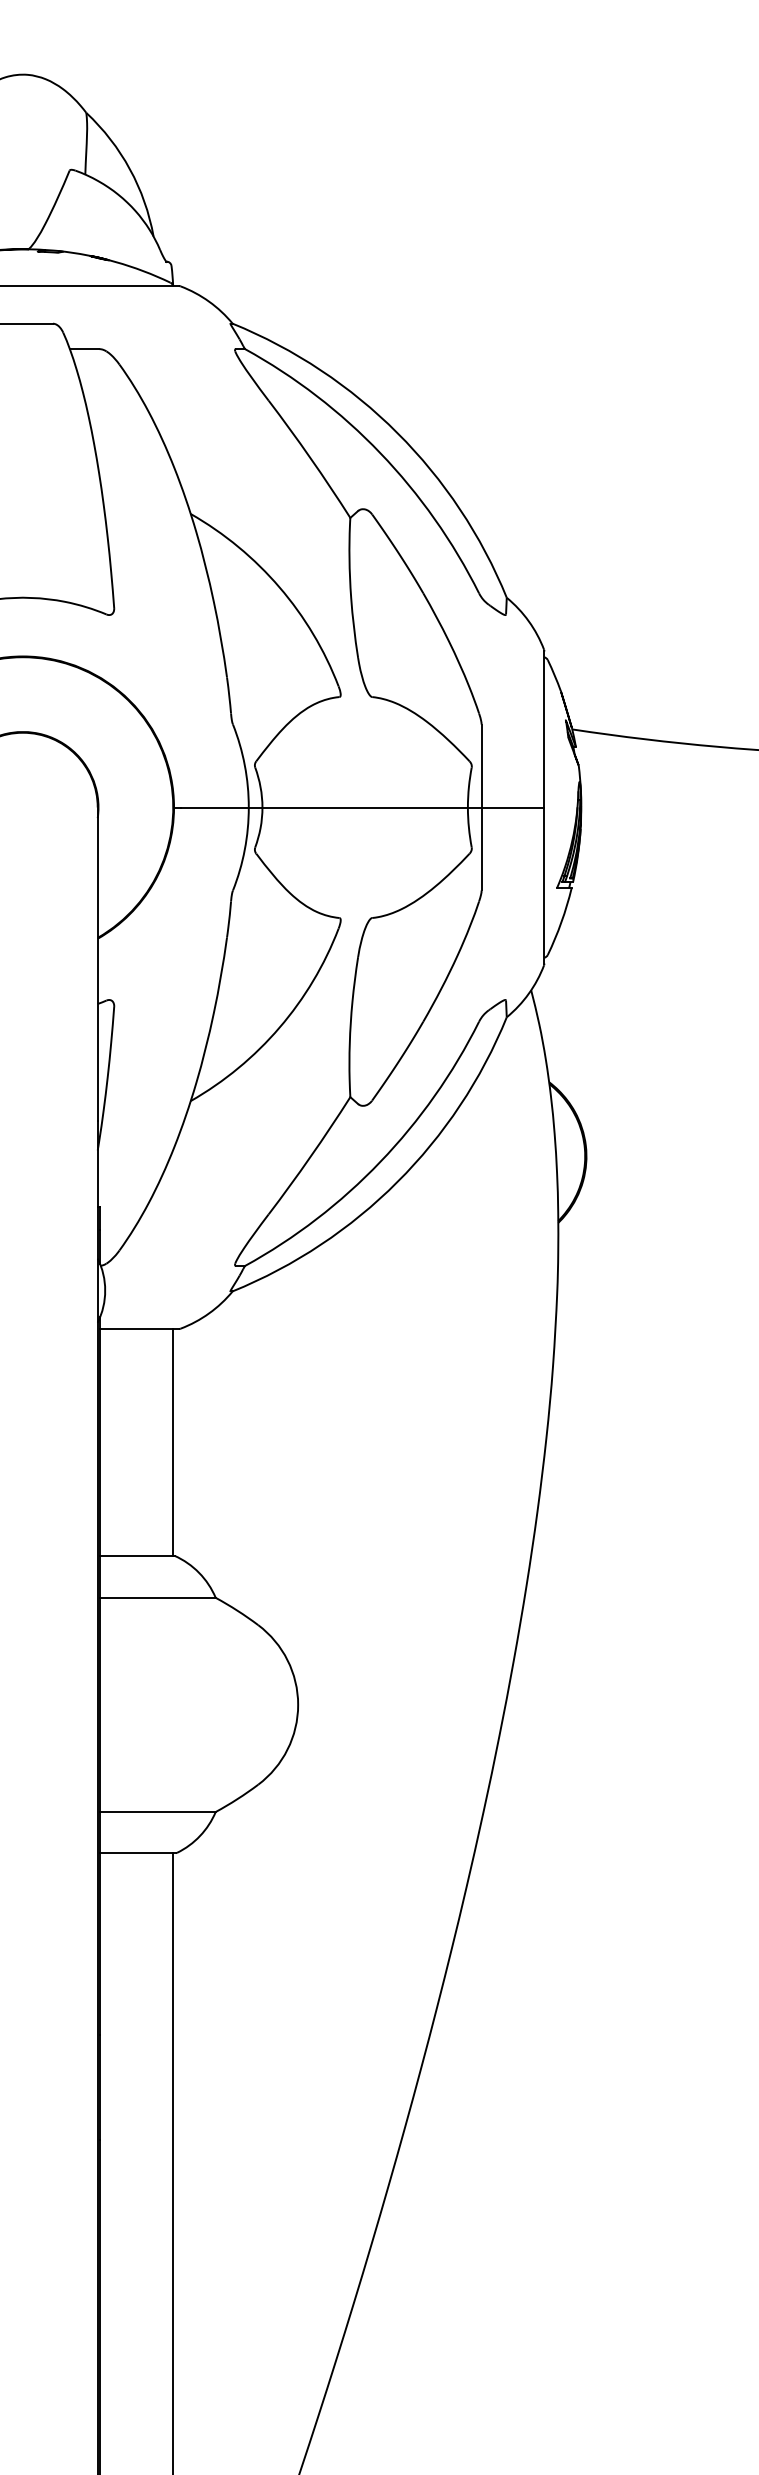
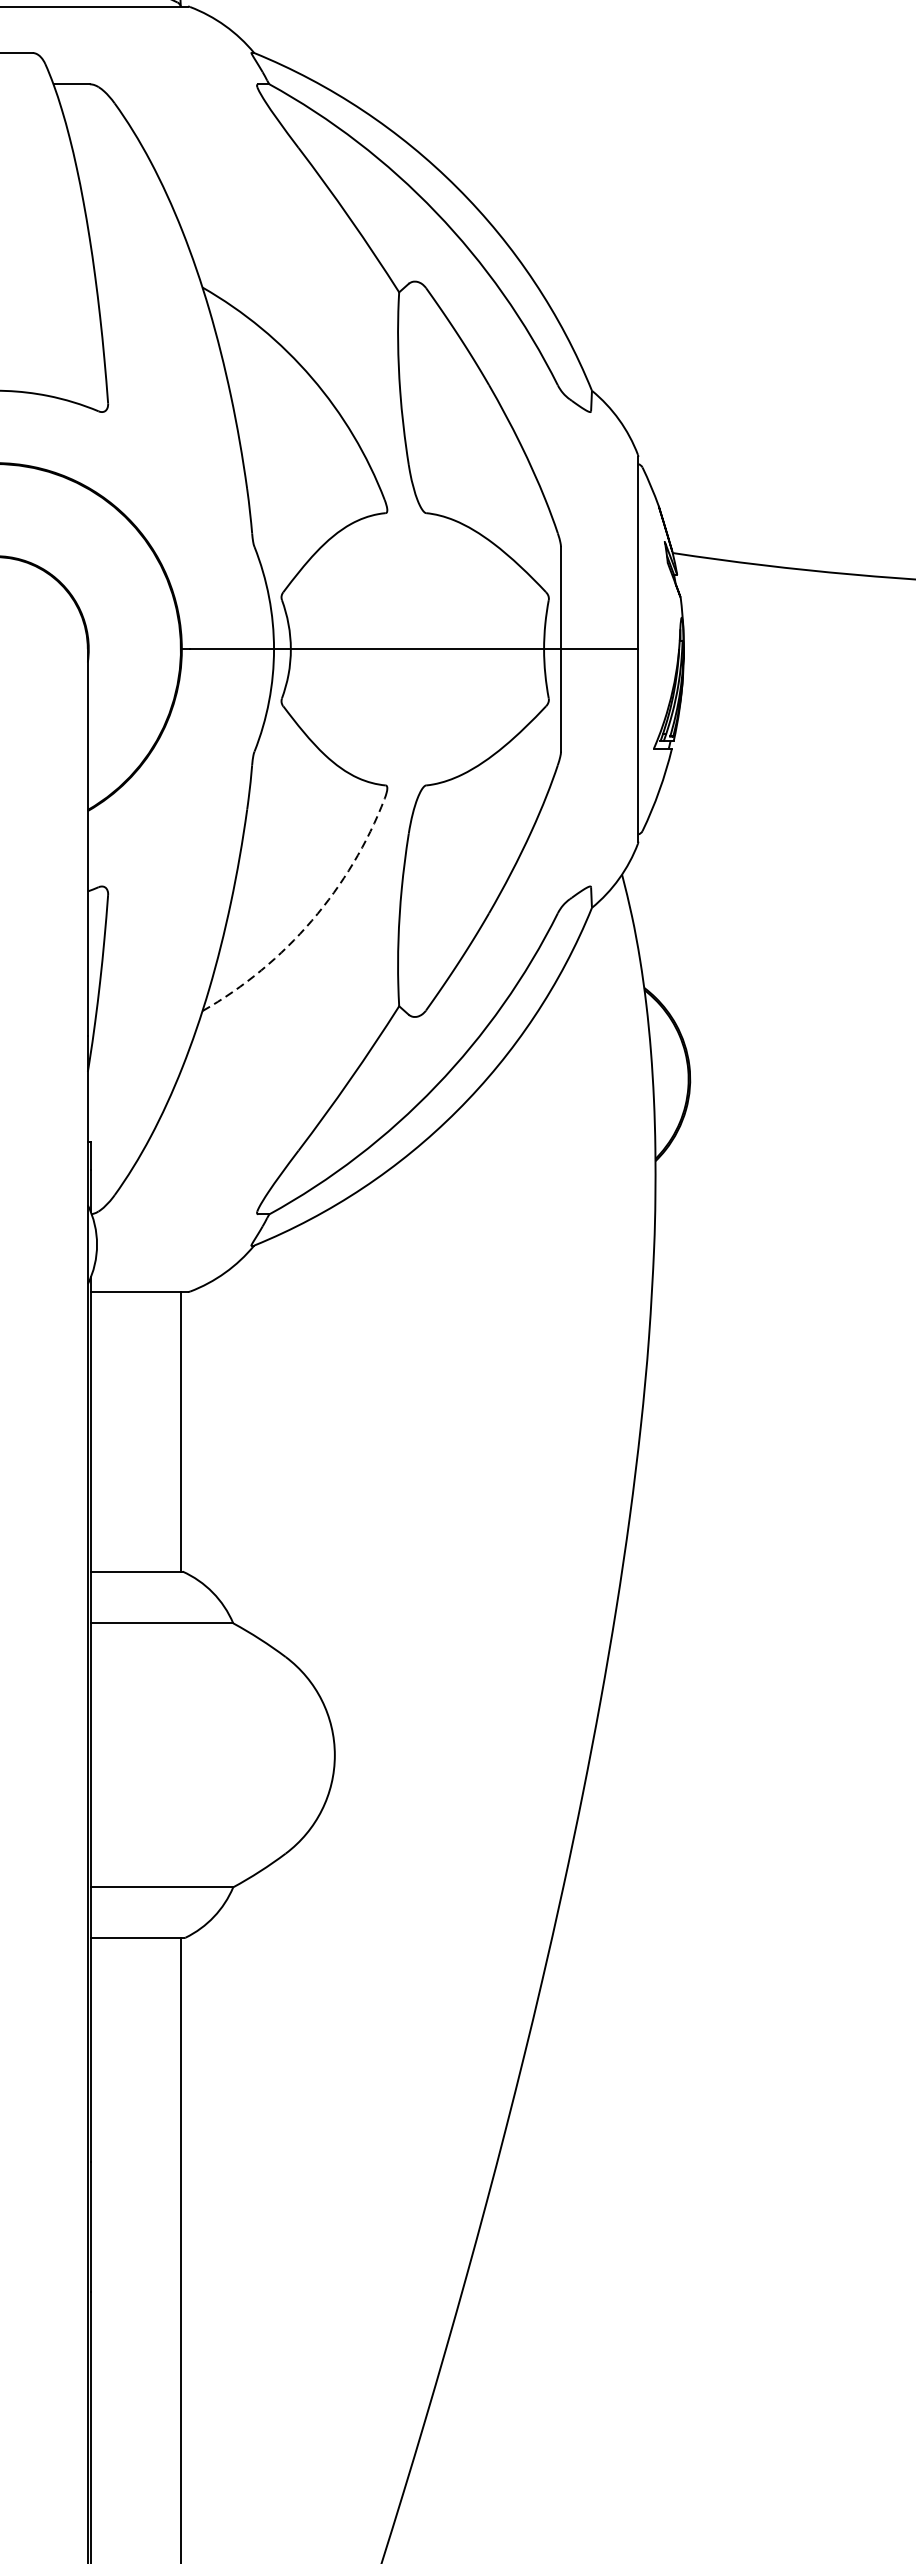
arc: (279, 1027) -> (311, 920), solid -> dashed

